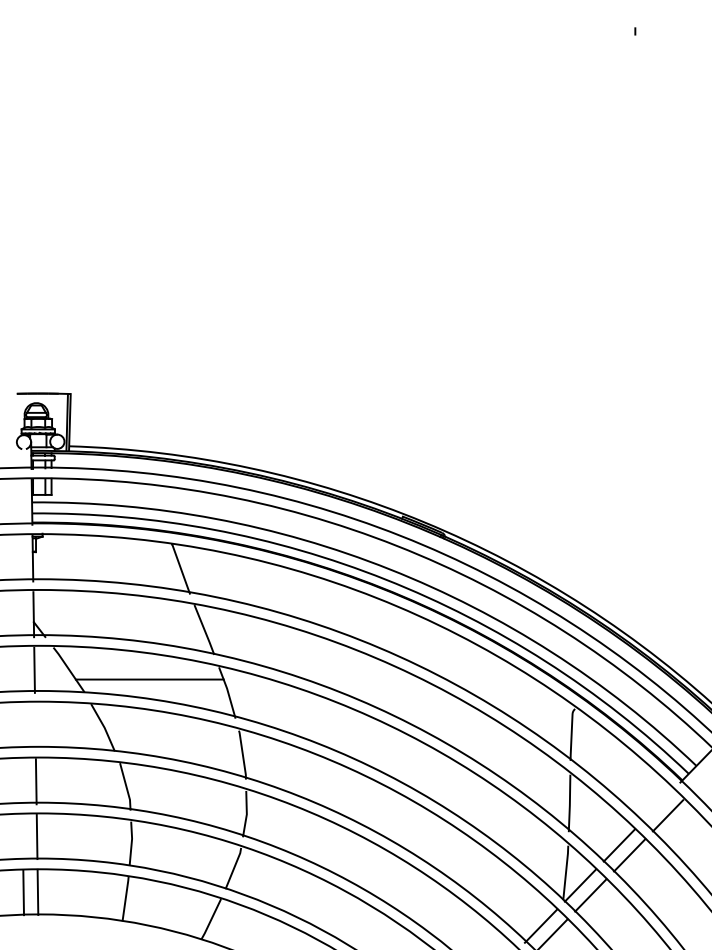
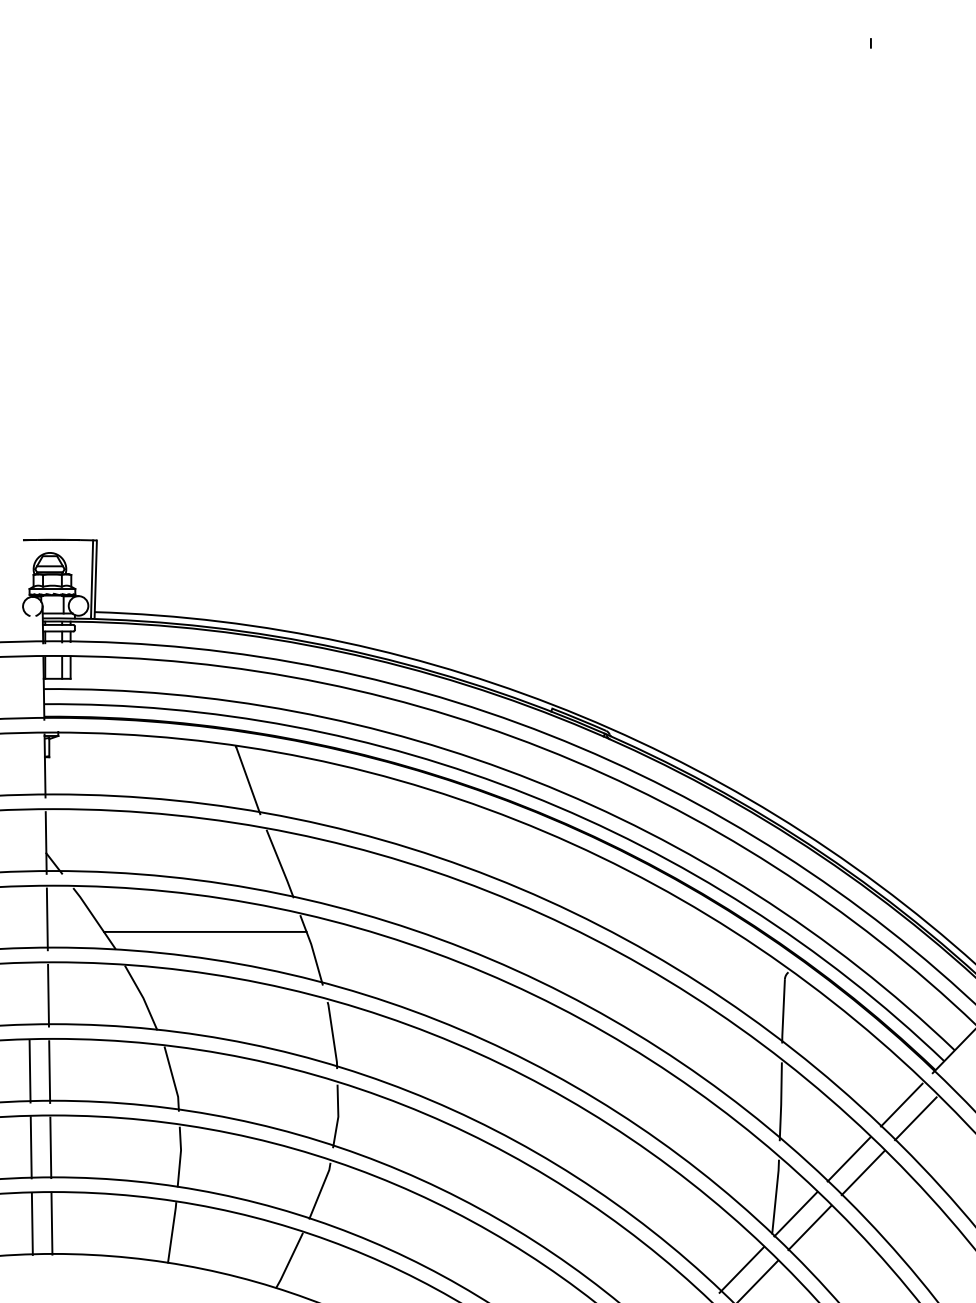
line: (35, 725) -> (48, 995), added
line: (21, 781) -> (29, 1071), added
line: (657, 805) -> (901, 1104), added
line: (22, 836) -> (30, 1147), added

